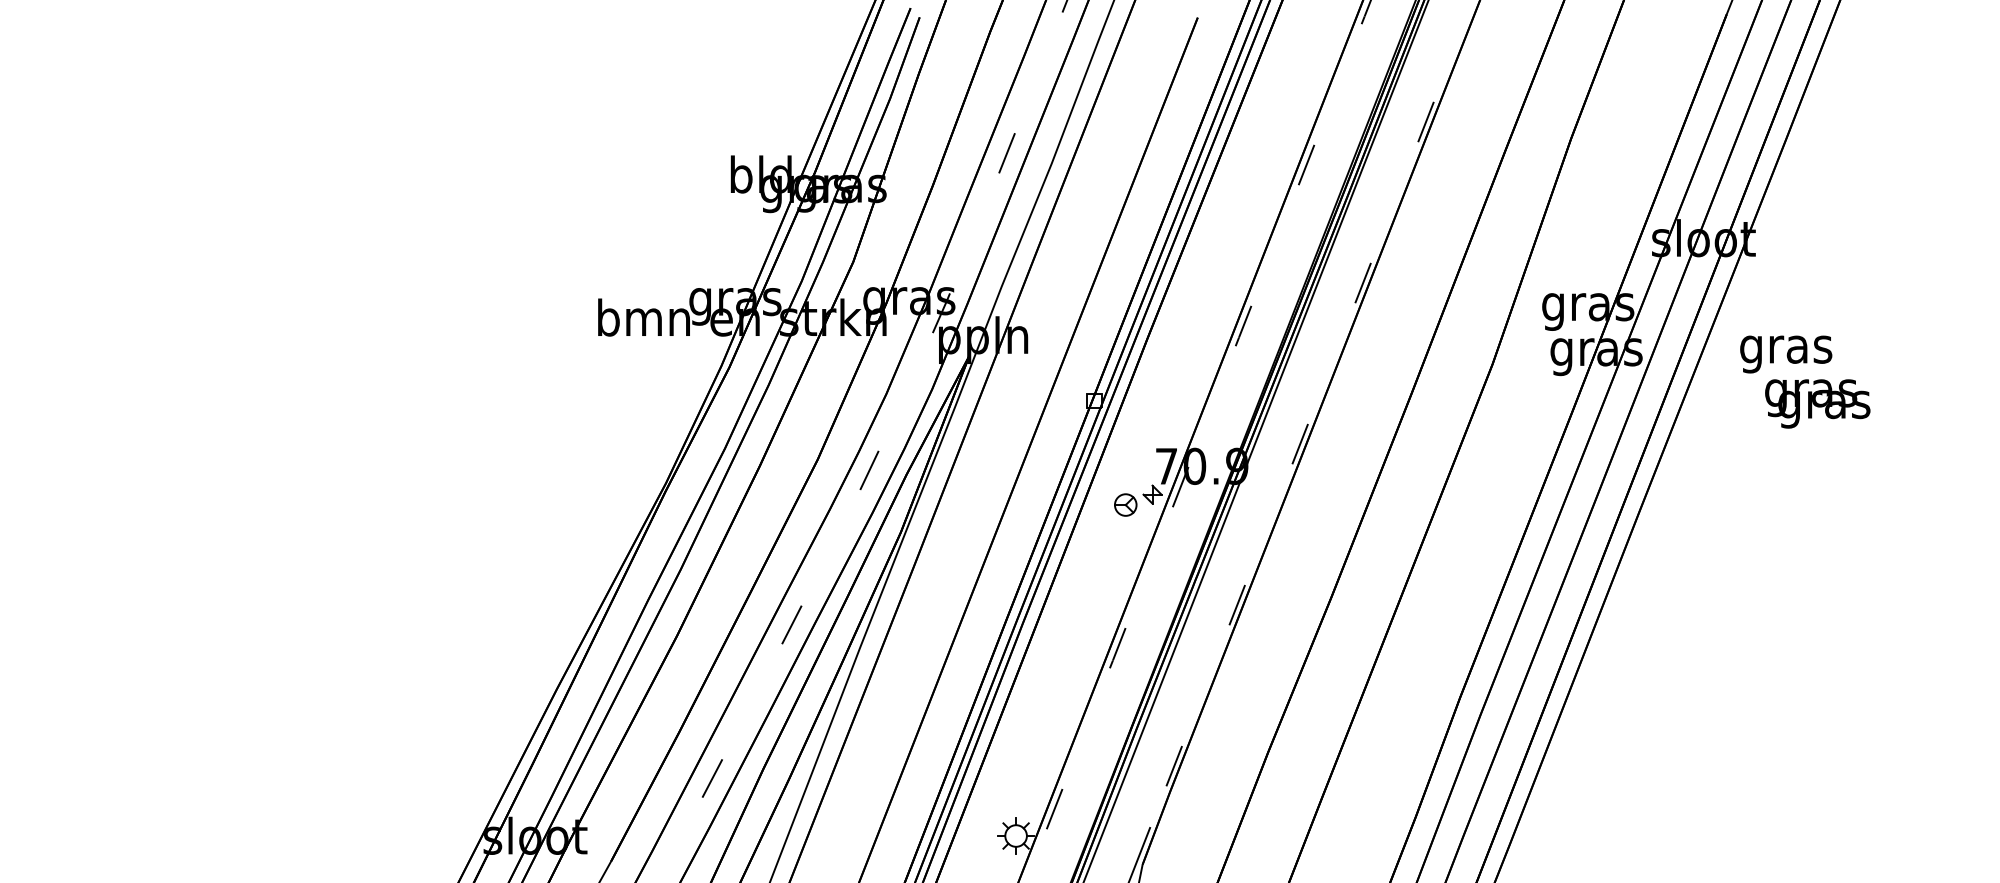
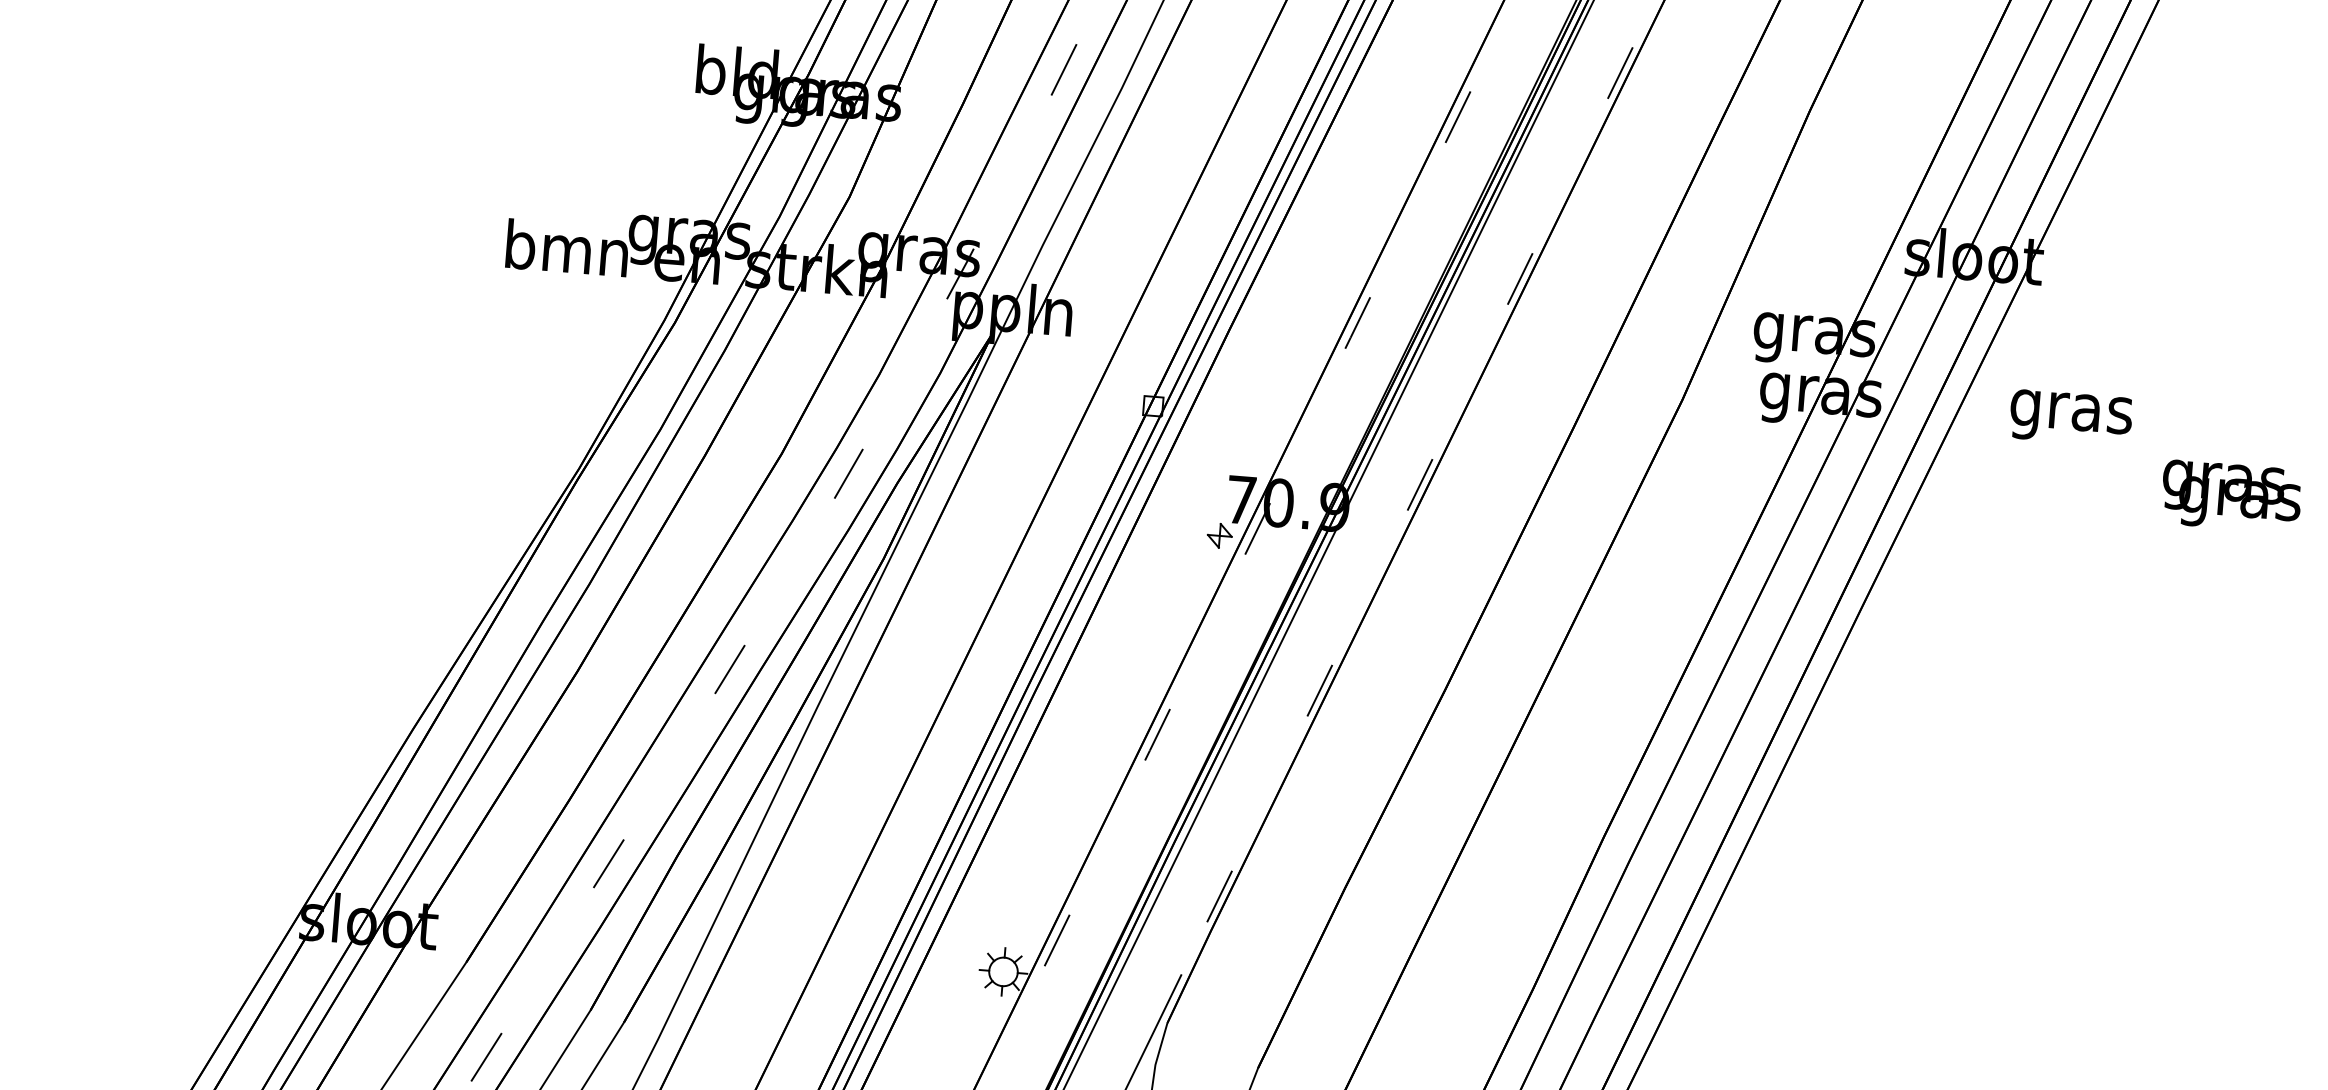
text: (1817, 403) -> (2231, 496), moved
part: (1125, 504) -> (1183, 545), removed

